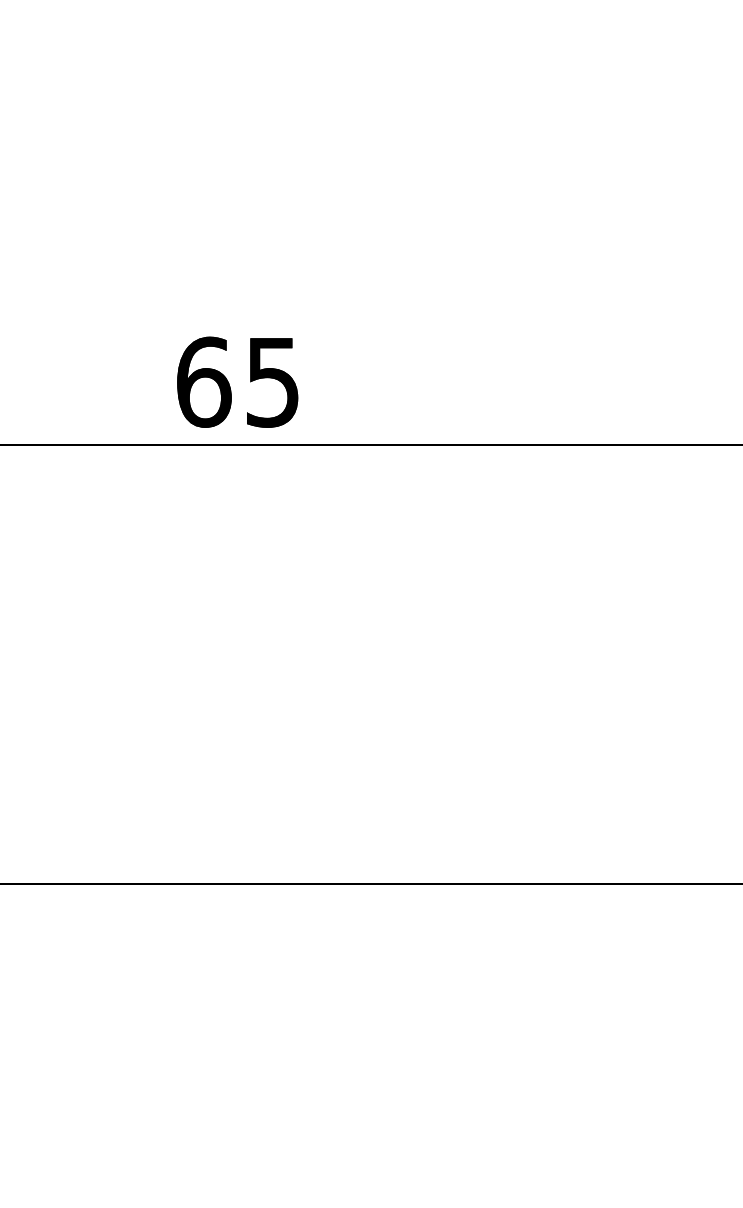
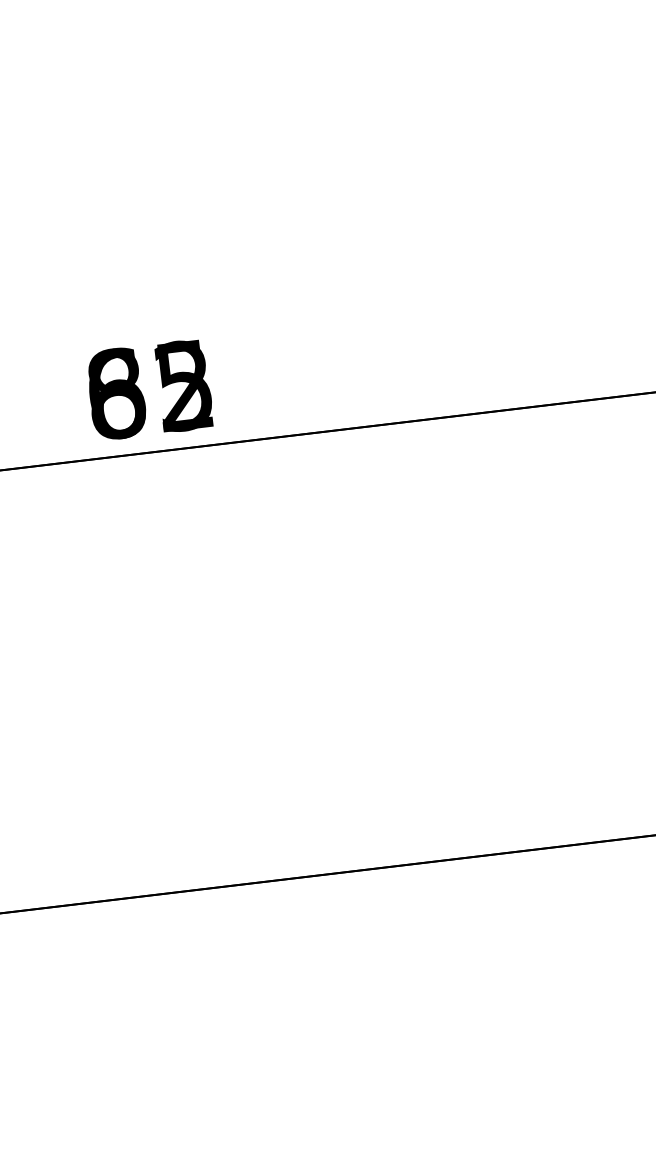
text: (237, 381) -> (149, 389), 65 -> 82

